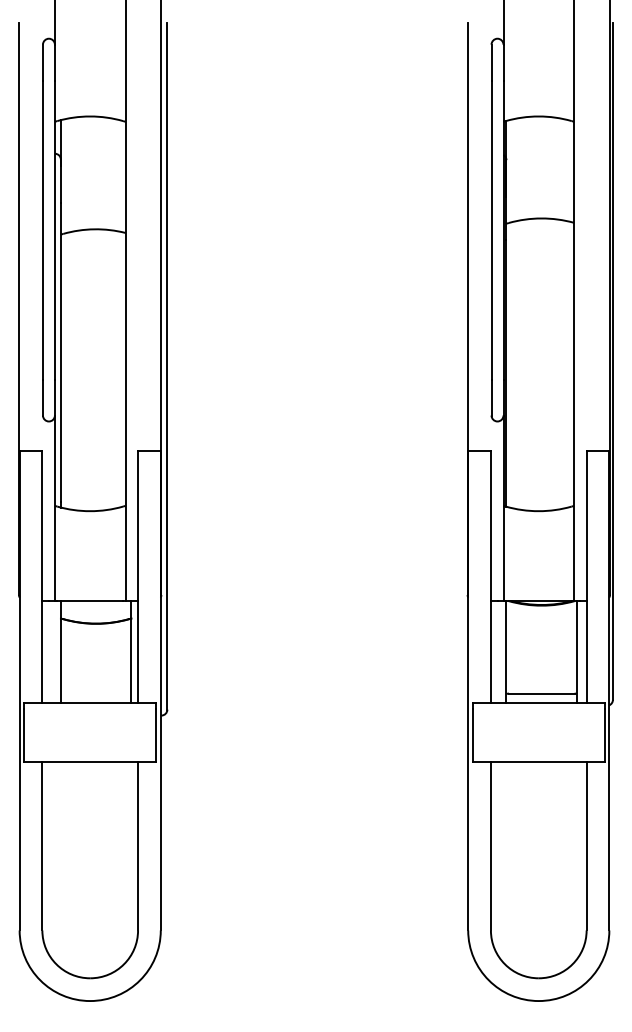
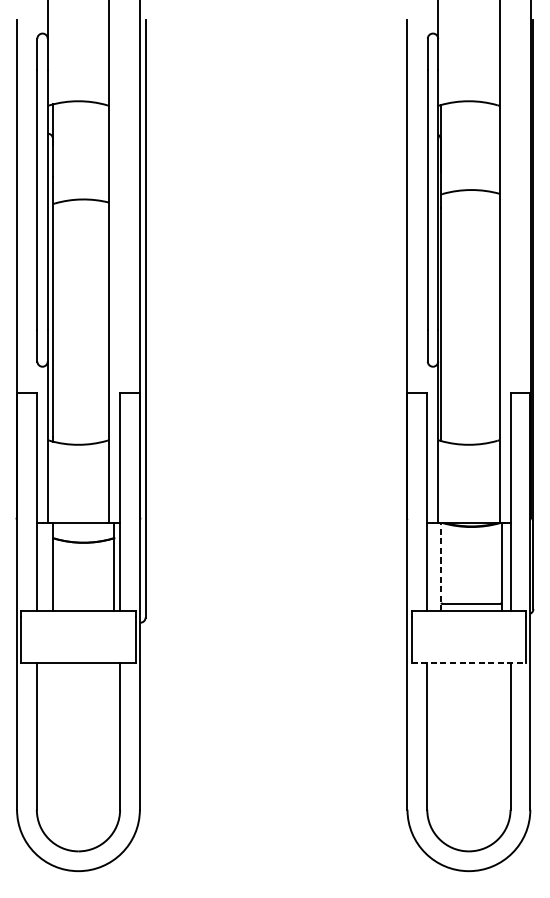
line: (506, 651) -> (440, 566), solid -> dashed
line: (538, 762) -> (468, 663), solid -> dashed

